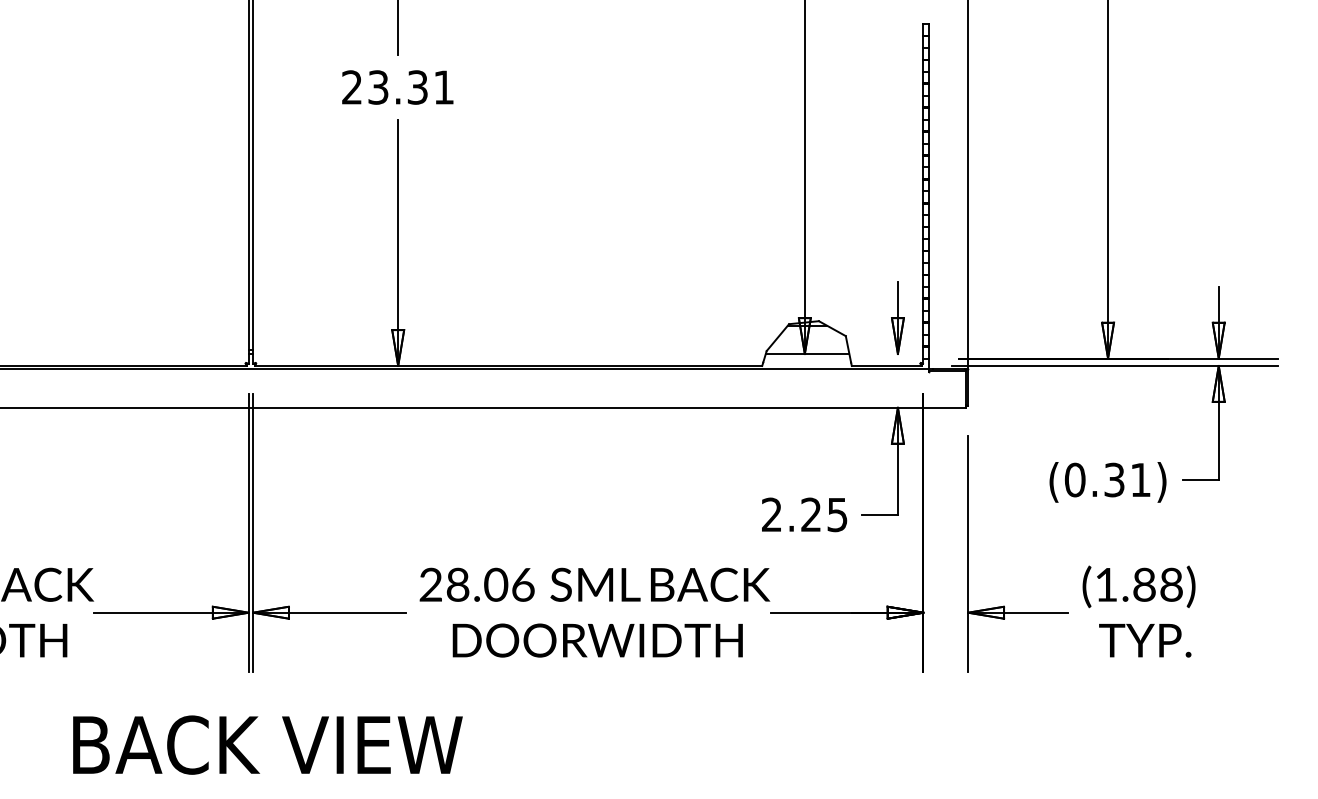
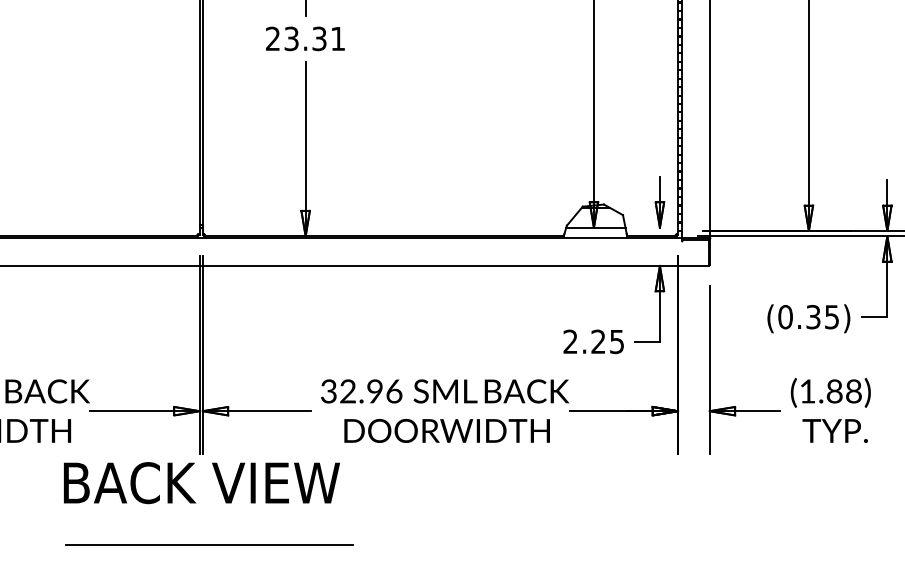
text: (1140, 480) -> (831, 317), (0.31) -> (0.35)
text: (463, 584) -> (351, 391), 28.06 -> 32.96
text: (267, 744) -> (201, 482), moved

